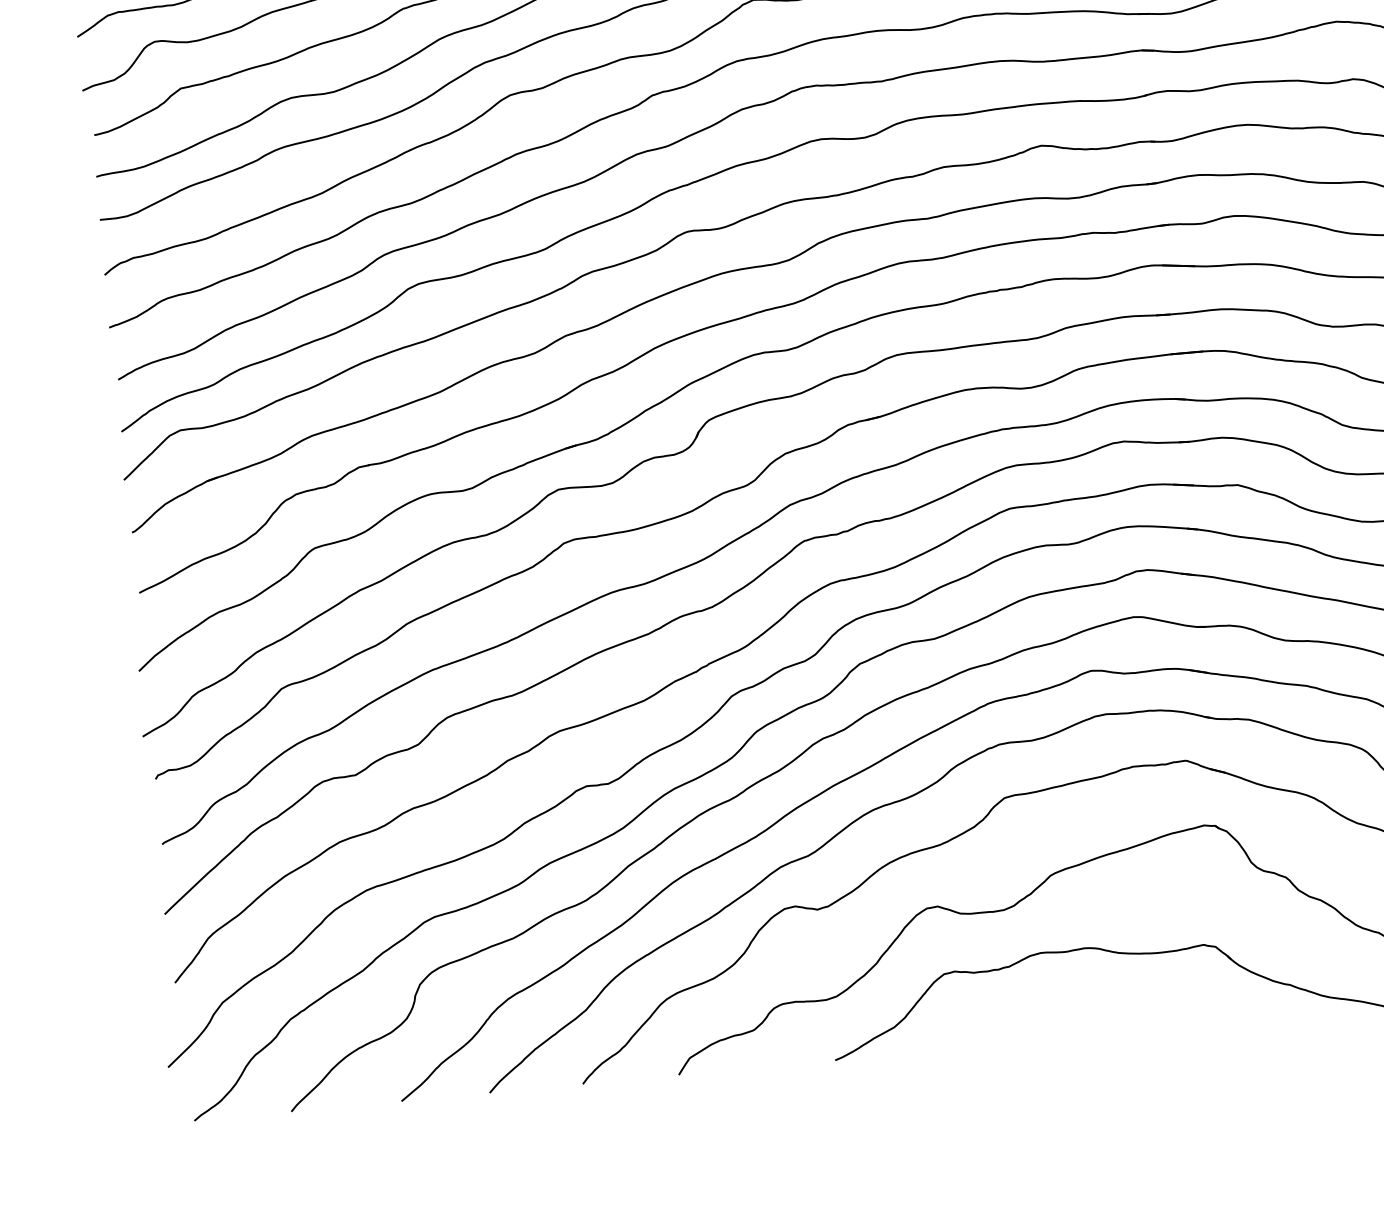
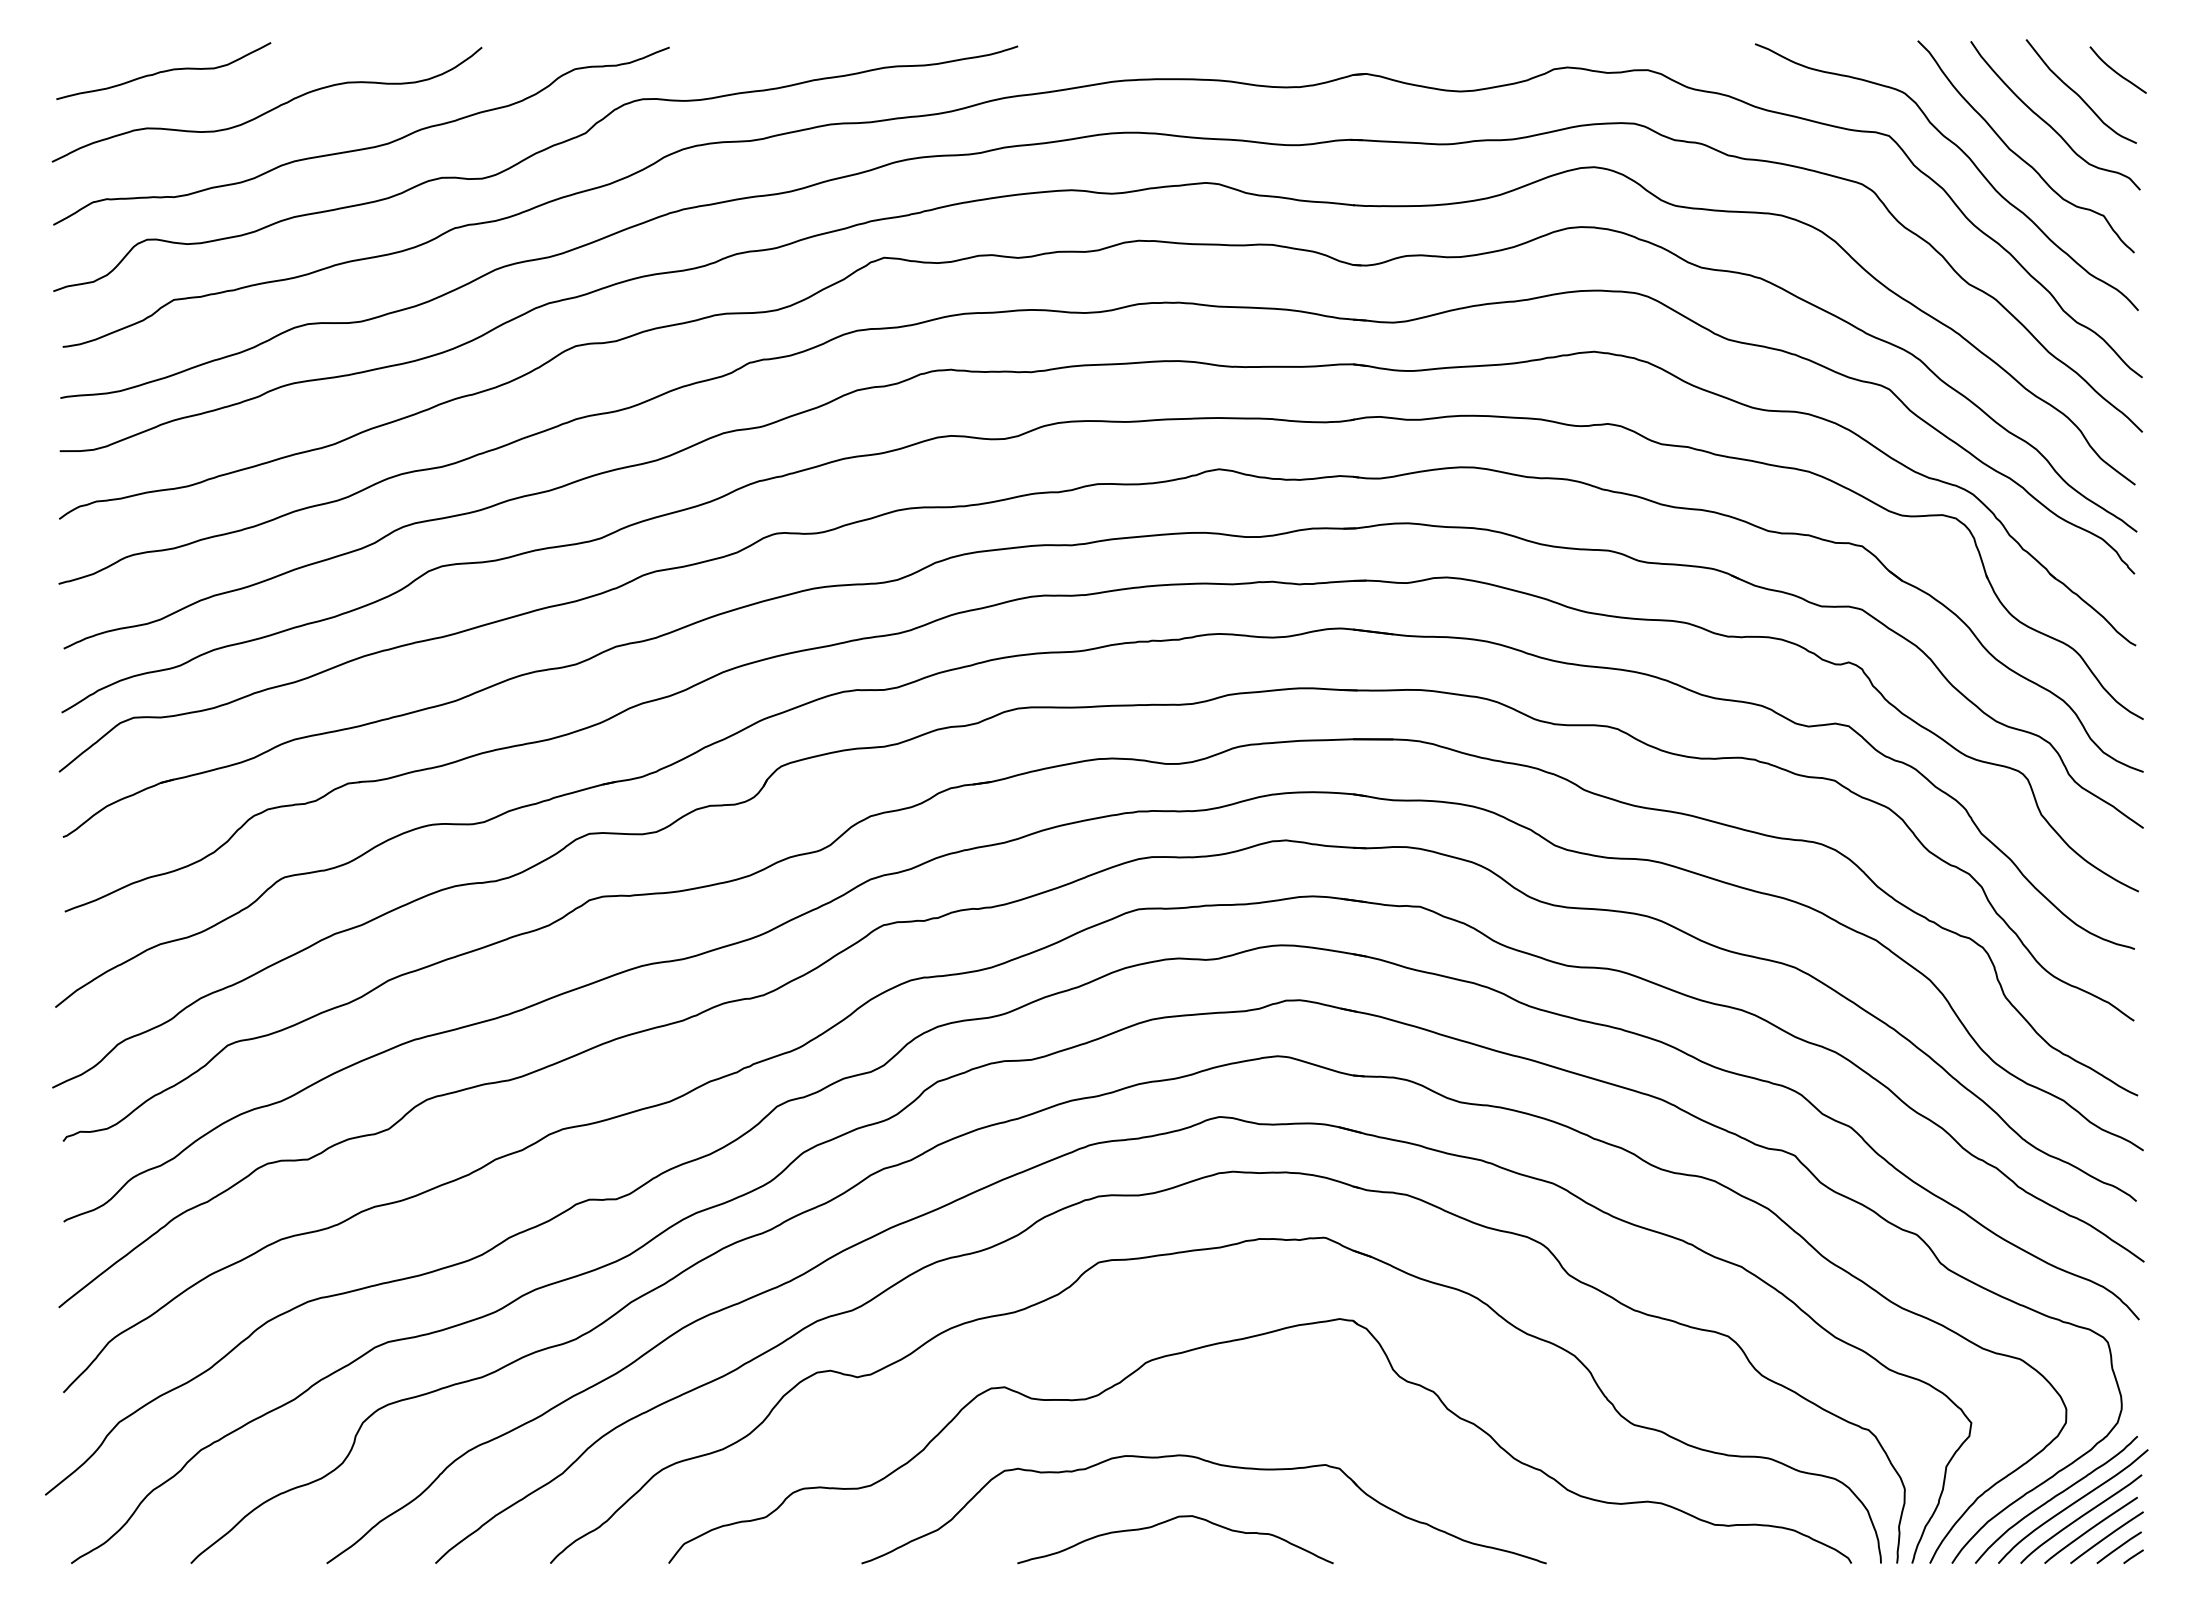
curve: (1081, 1002) -> (1169, 1521), added

